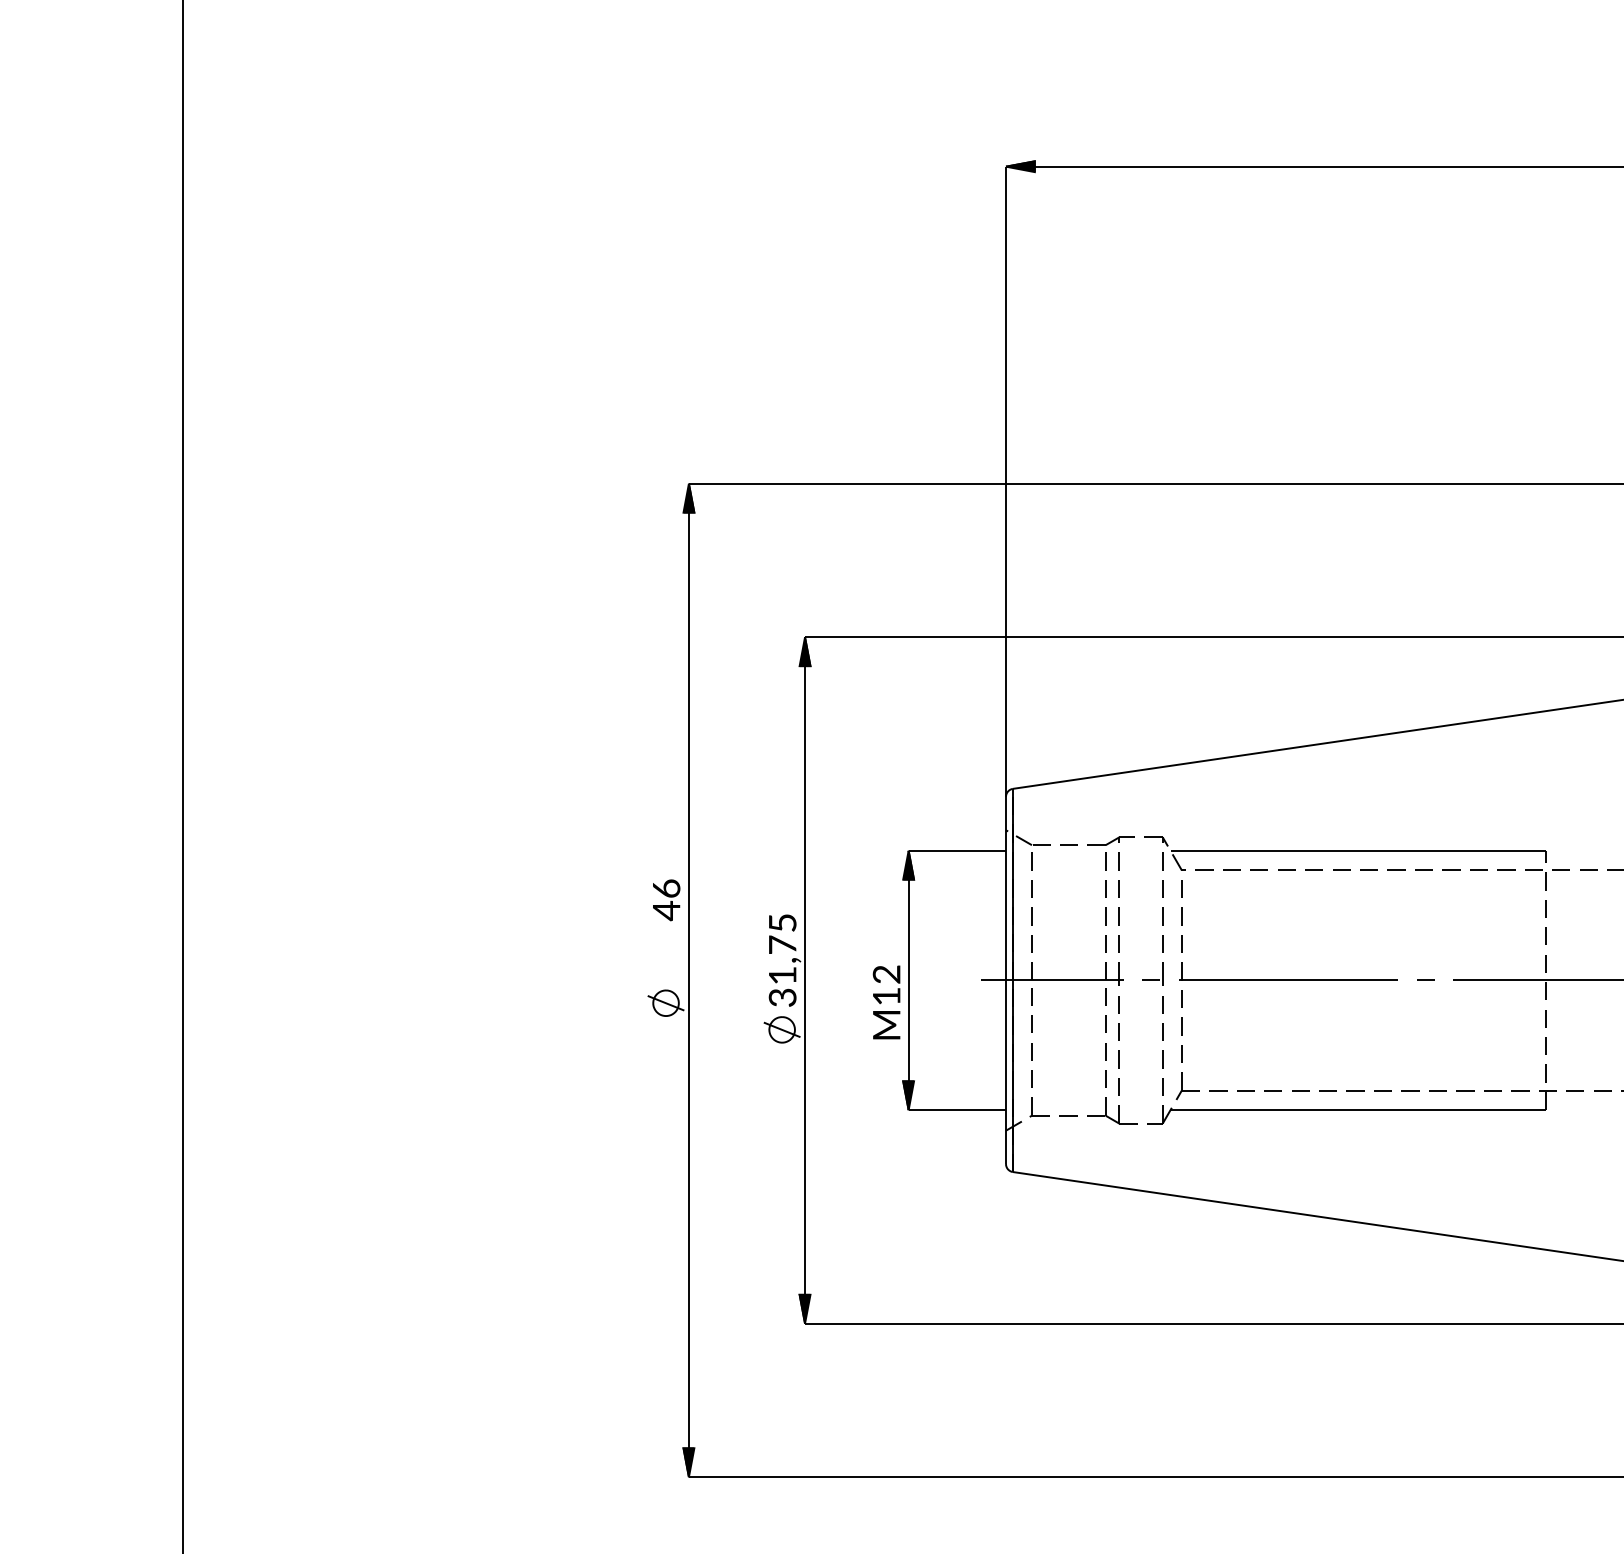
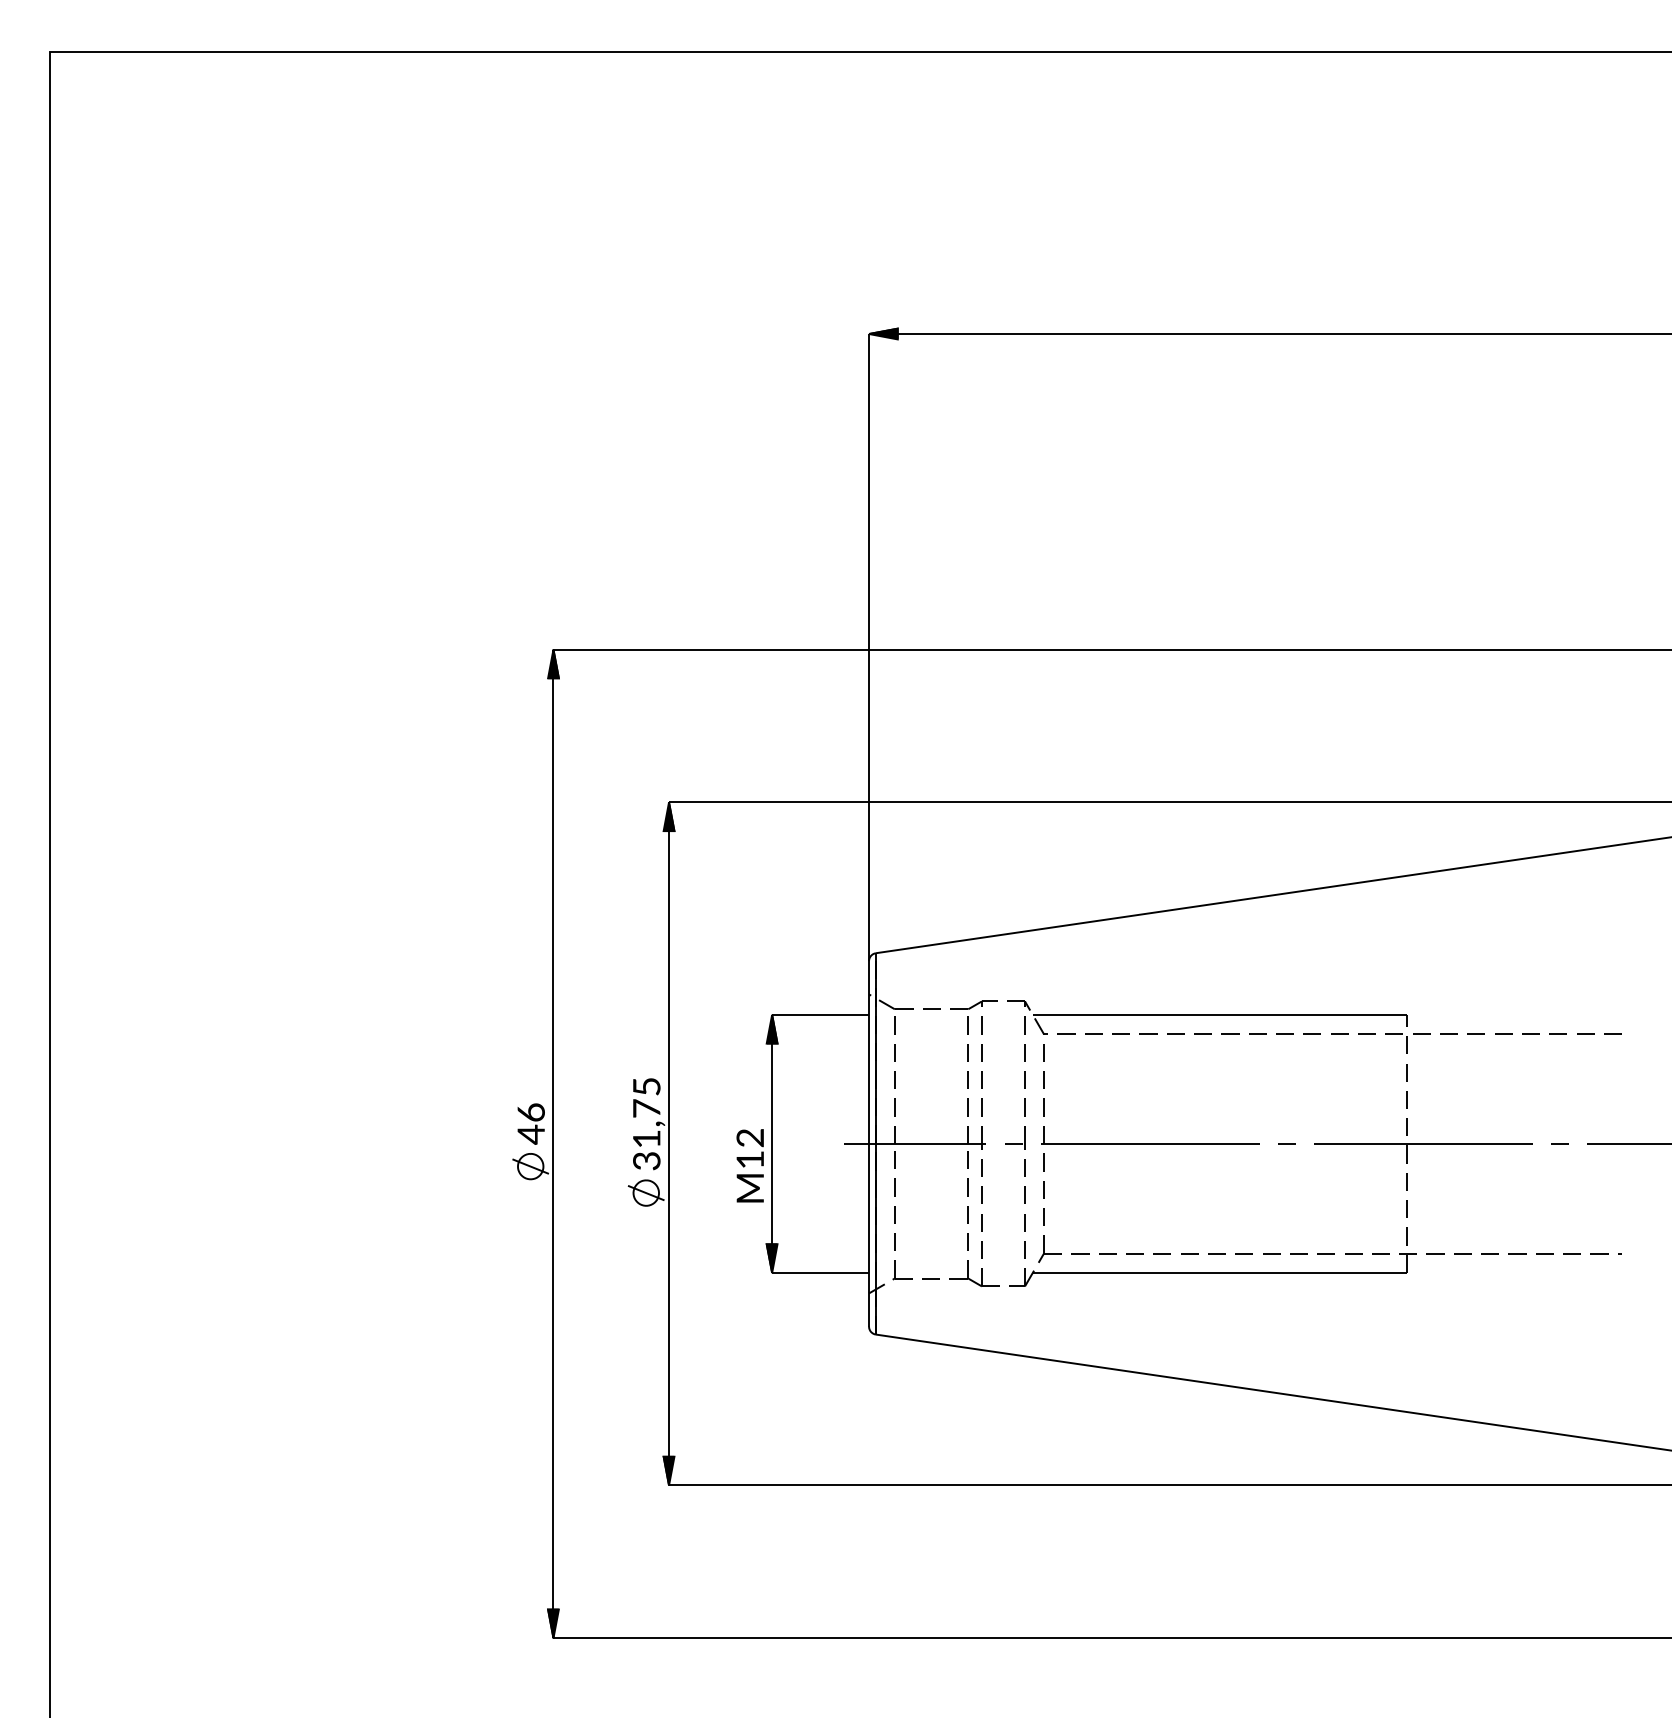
text: (665, 899) -> (530, 1123), moved

